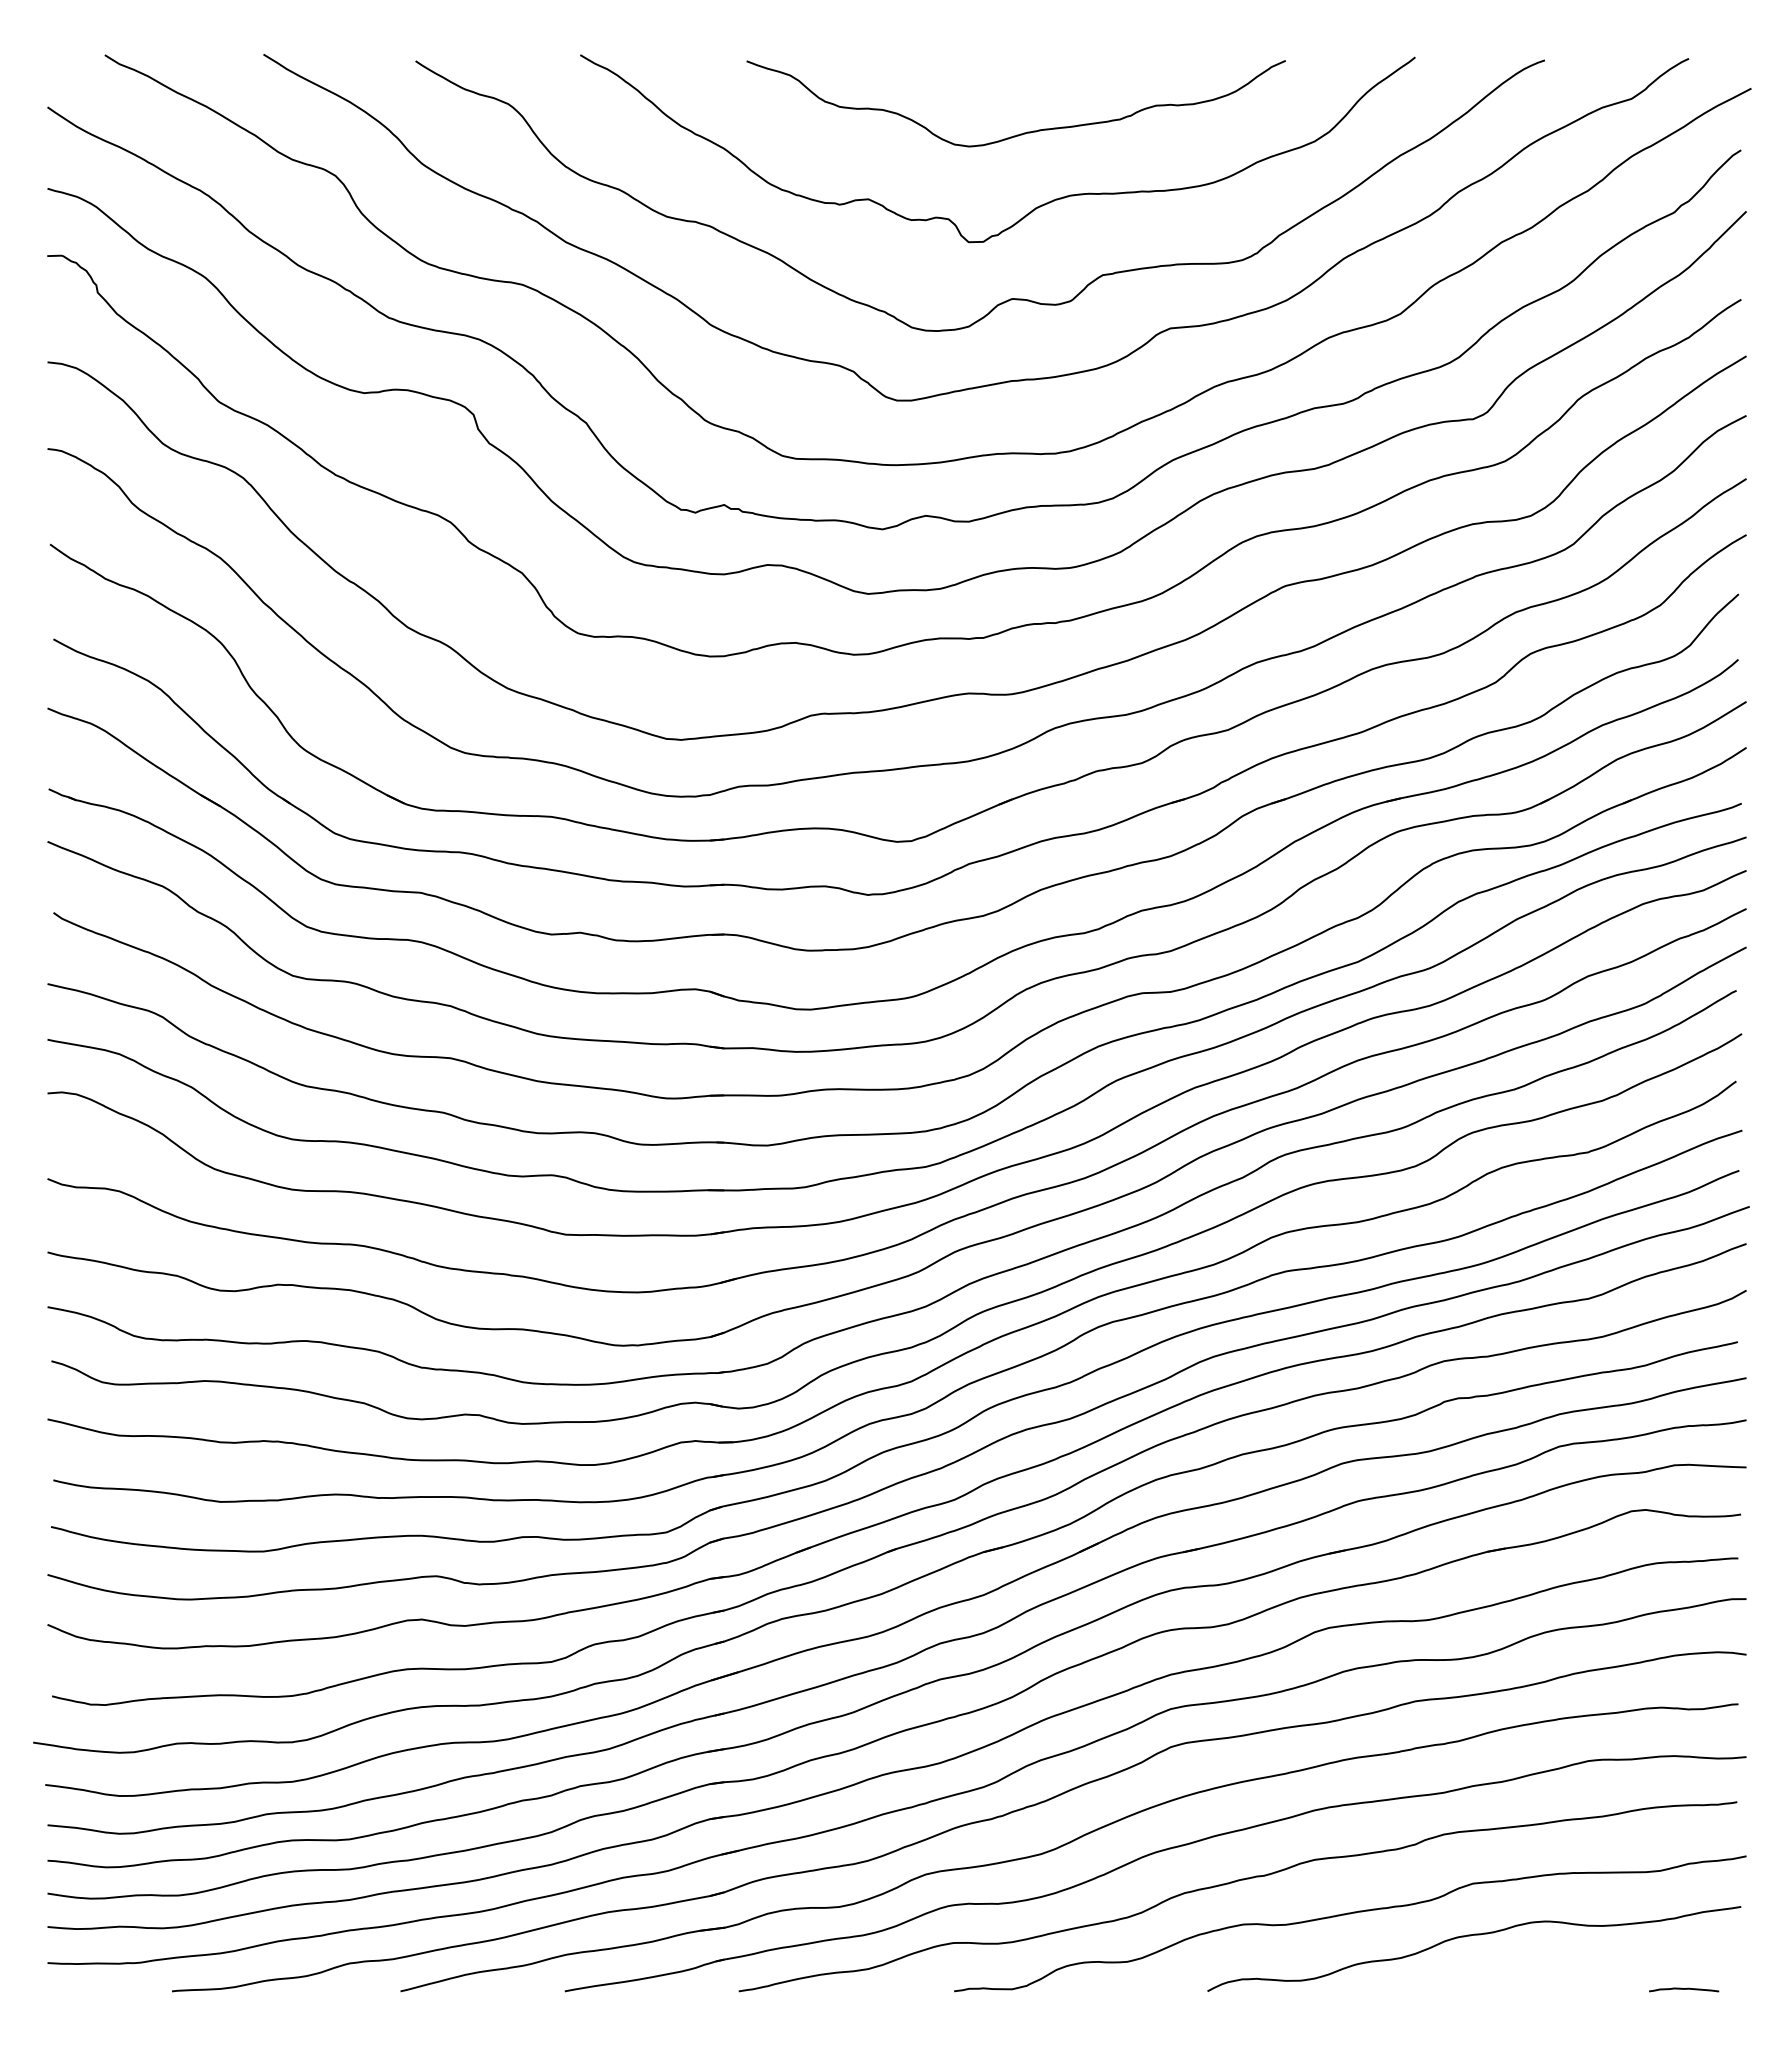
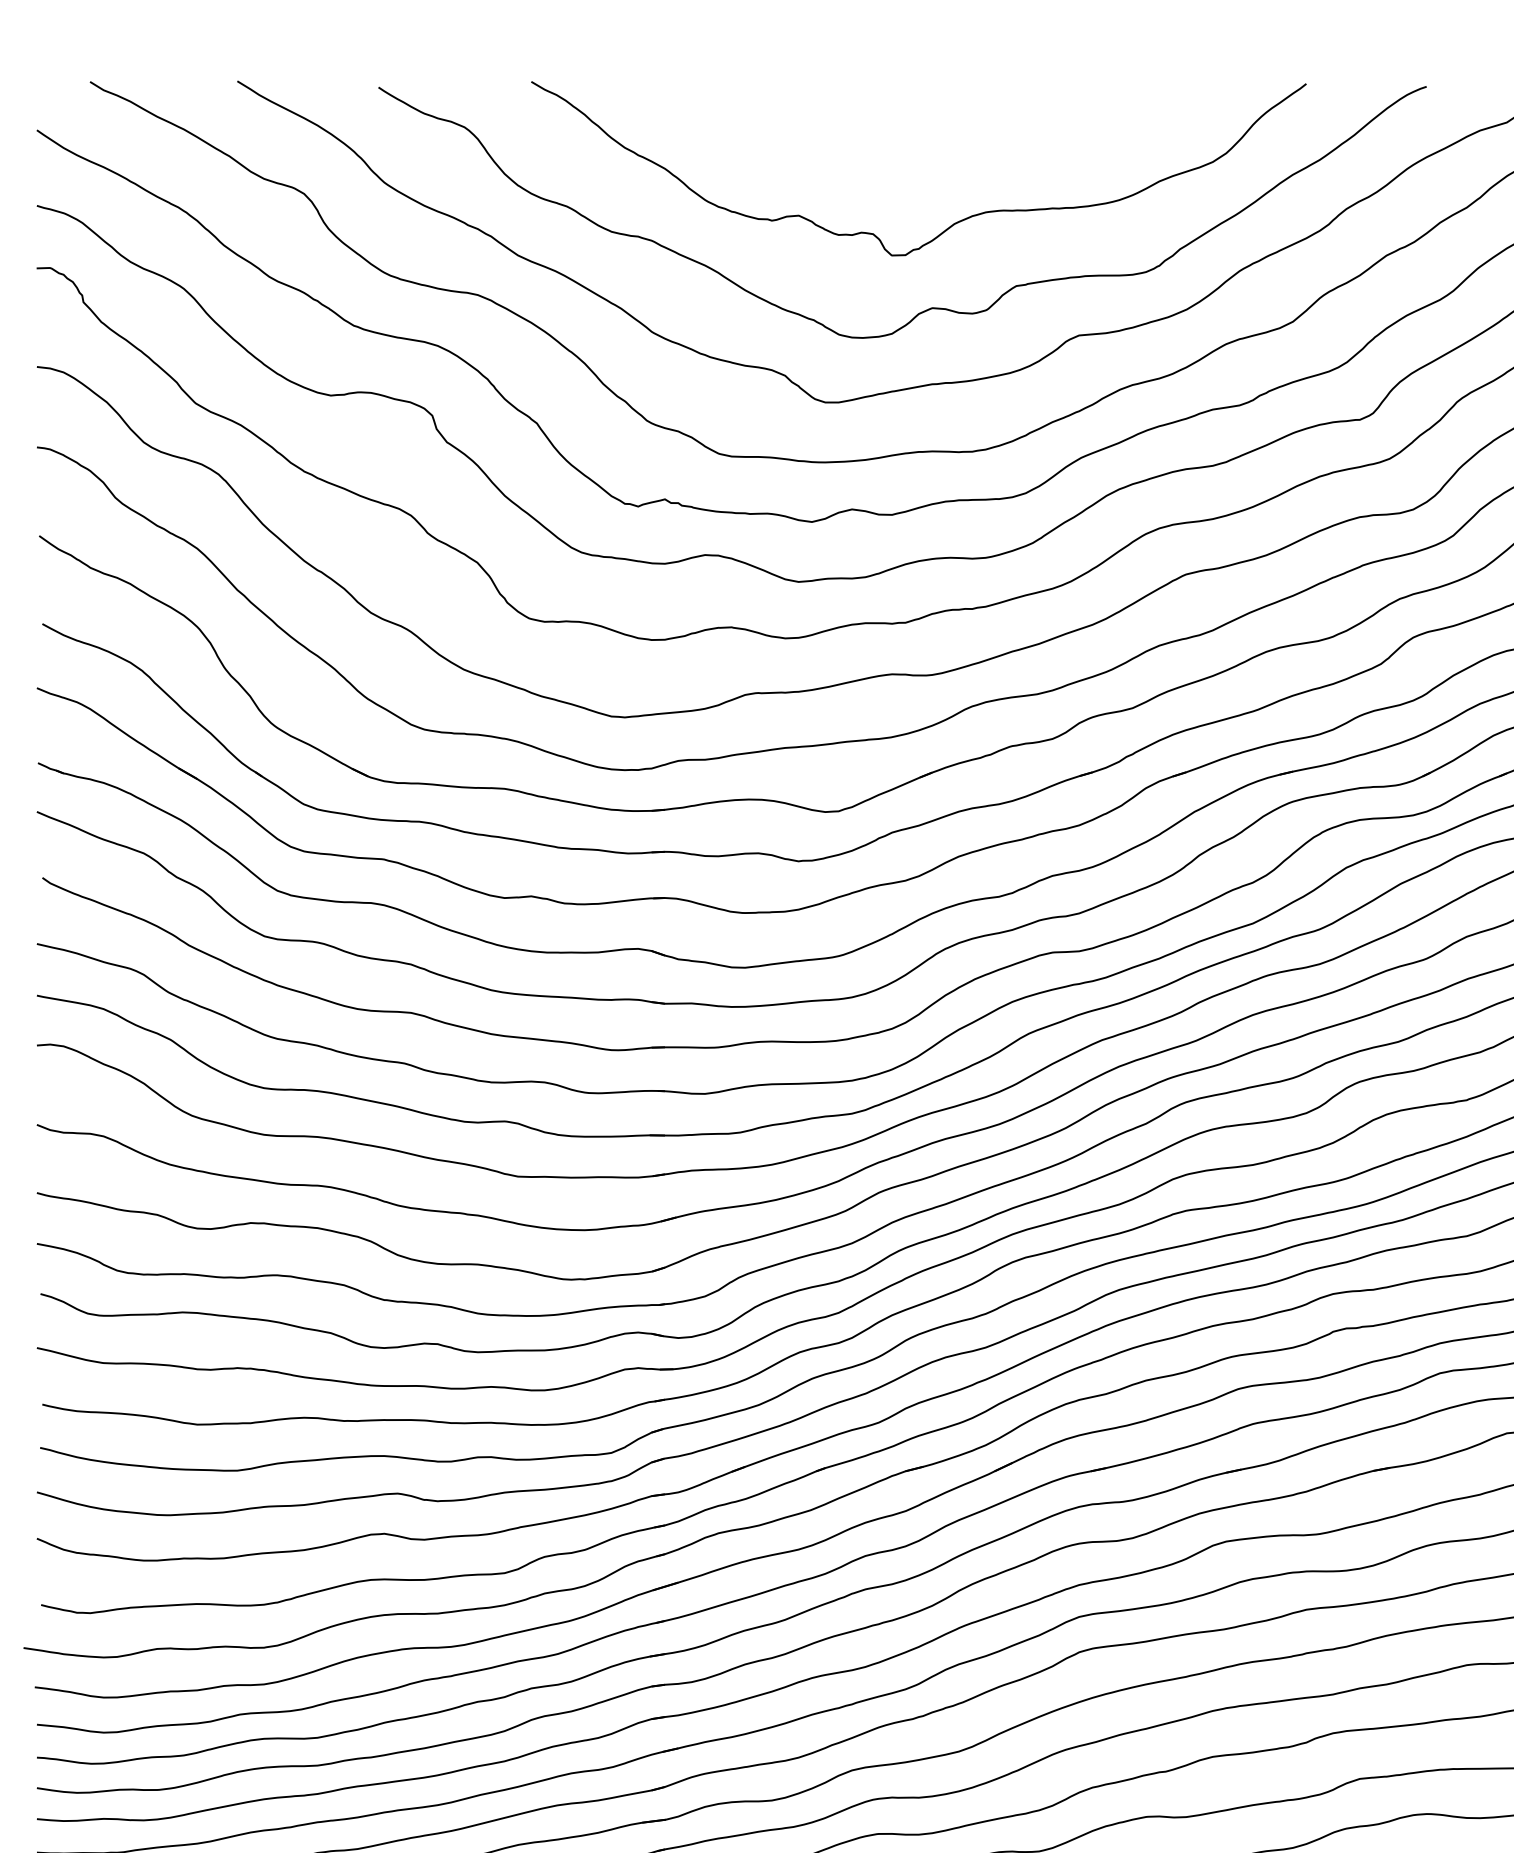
curve: (1023, 132) -> (942, 153), removed

